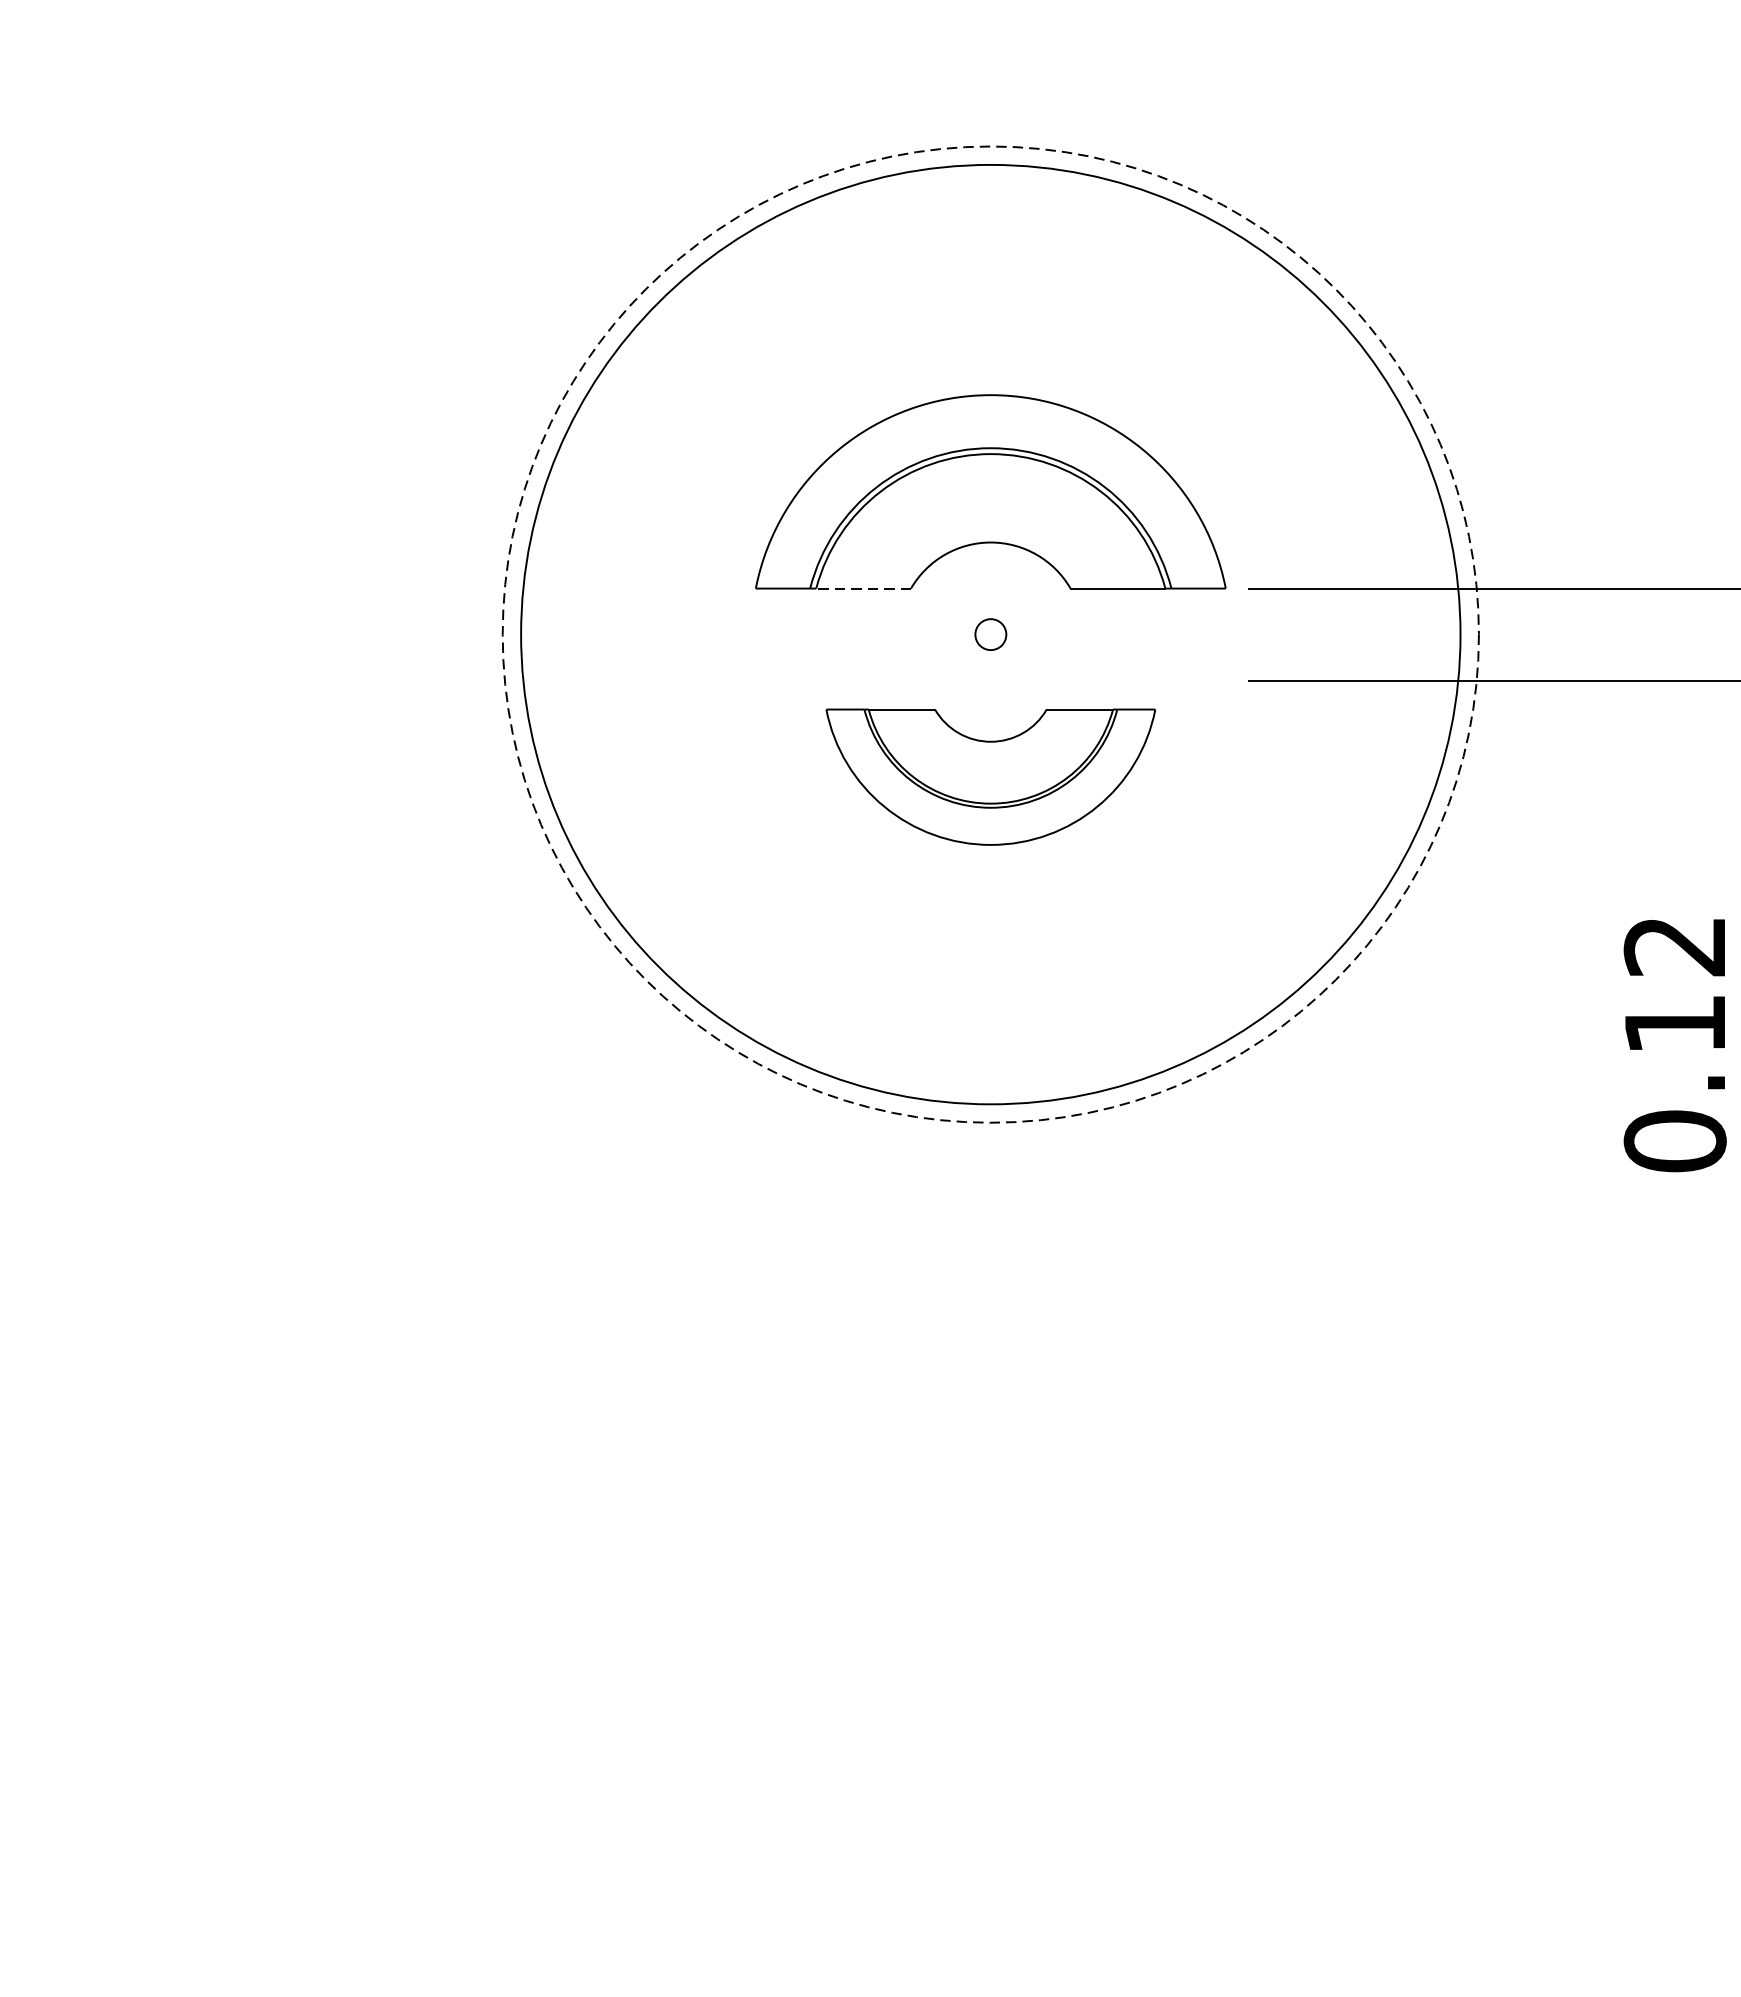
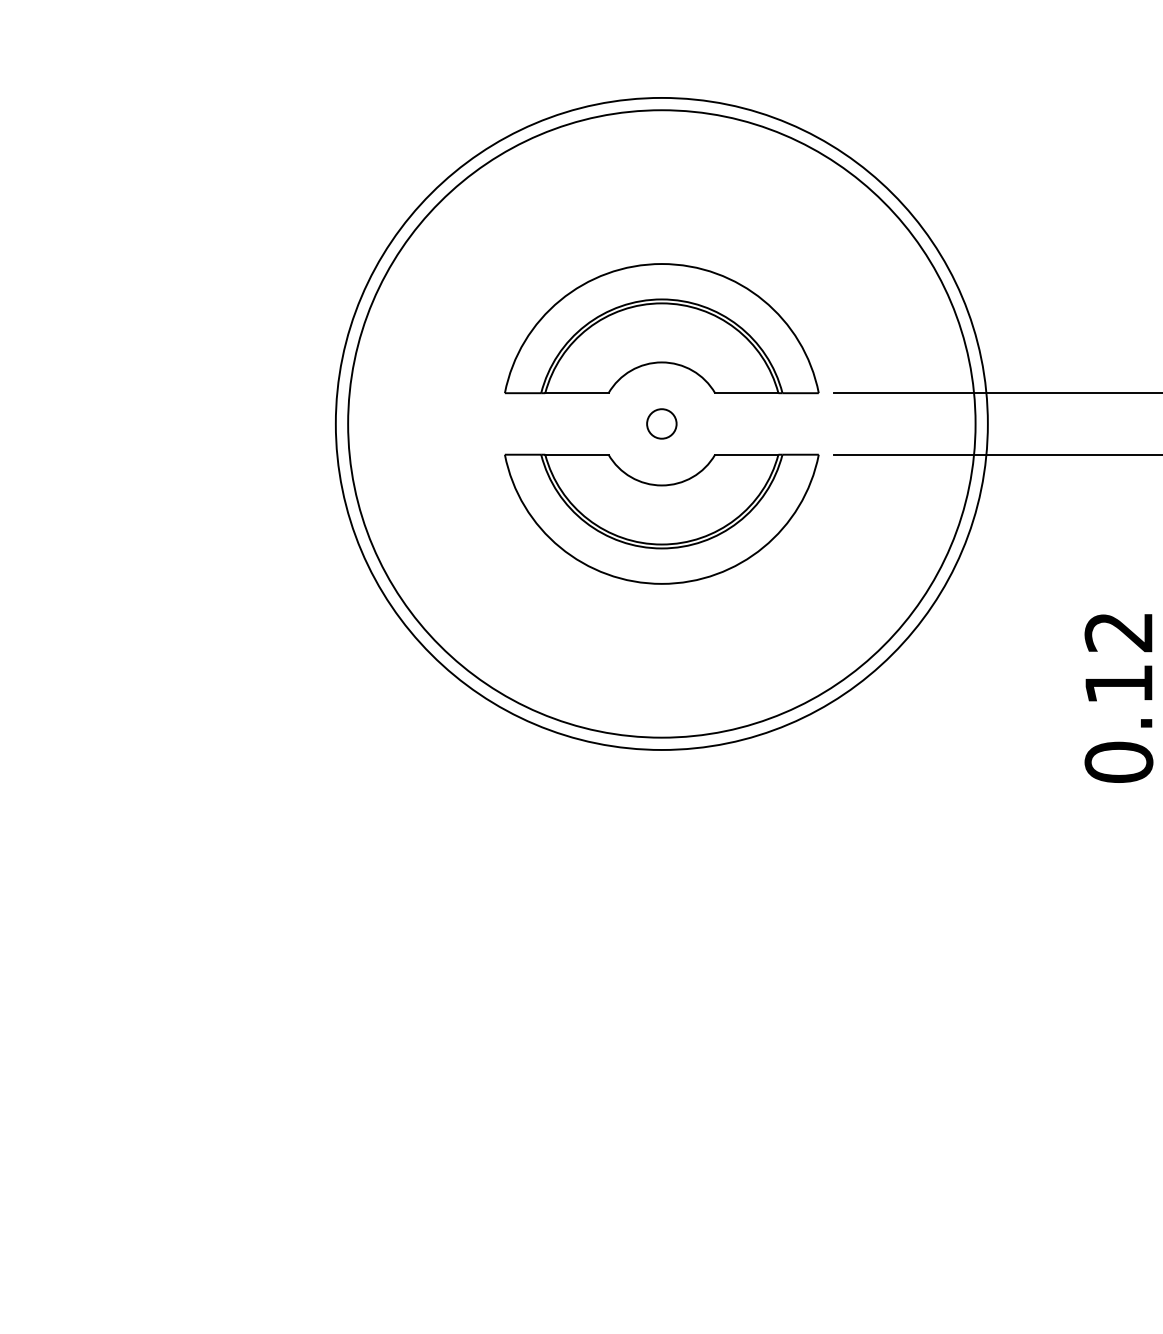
line: (863, 589) -> (576, 393), dashed -> solid
circle: (990, 633) -> (661, 423), dashed -> solid
circle: (990, 633) -> (661, 423), size x1.43
part: (990, 776) -> (661, 518), size x1.43

